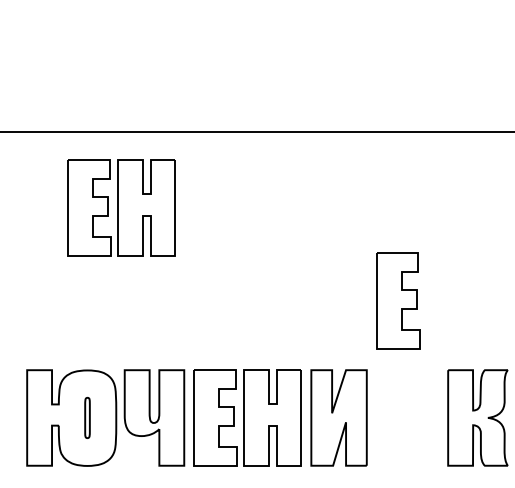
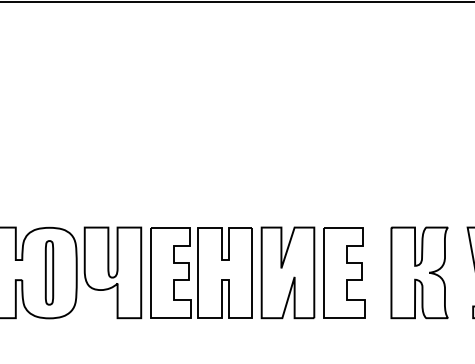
part: (121, 207) -> (81, 73), removed
part: (398, 300) -> (344, 272), moved
part: (87, 417) -> (49, 272), size x1.67

